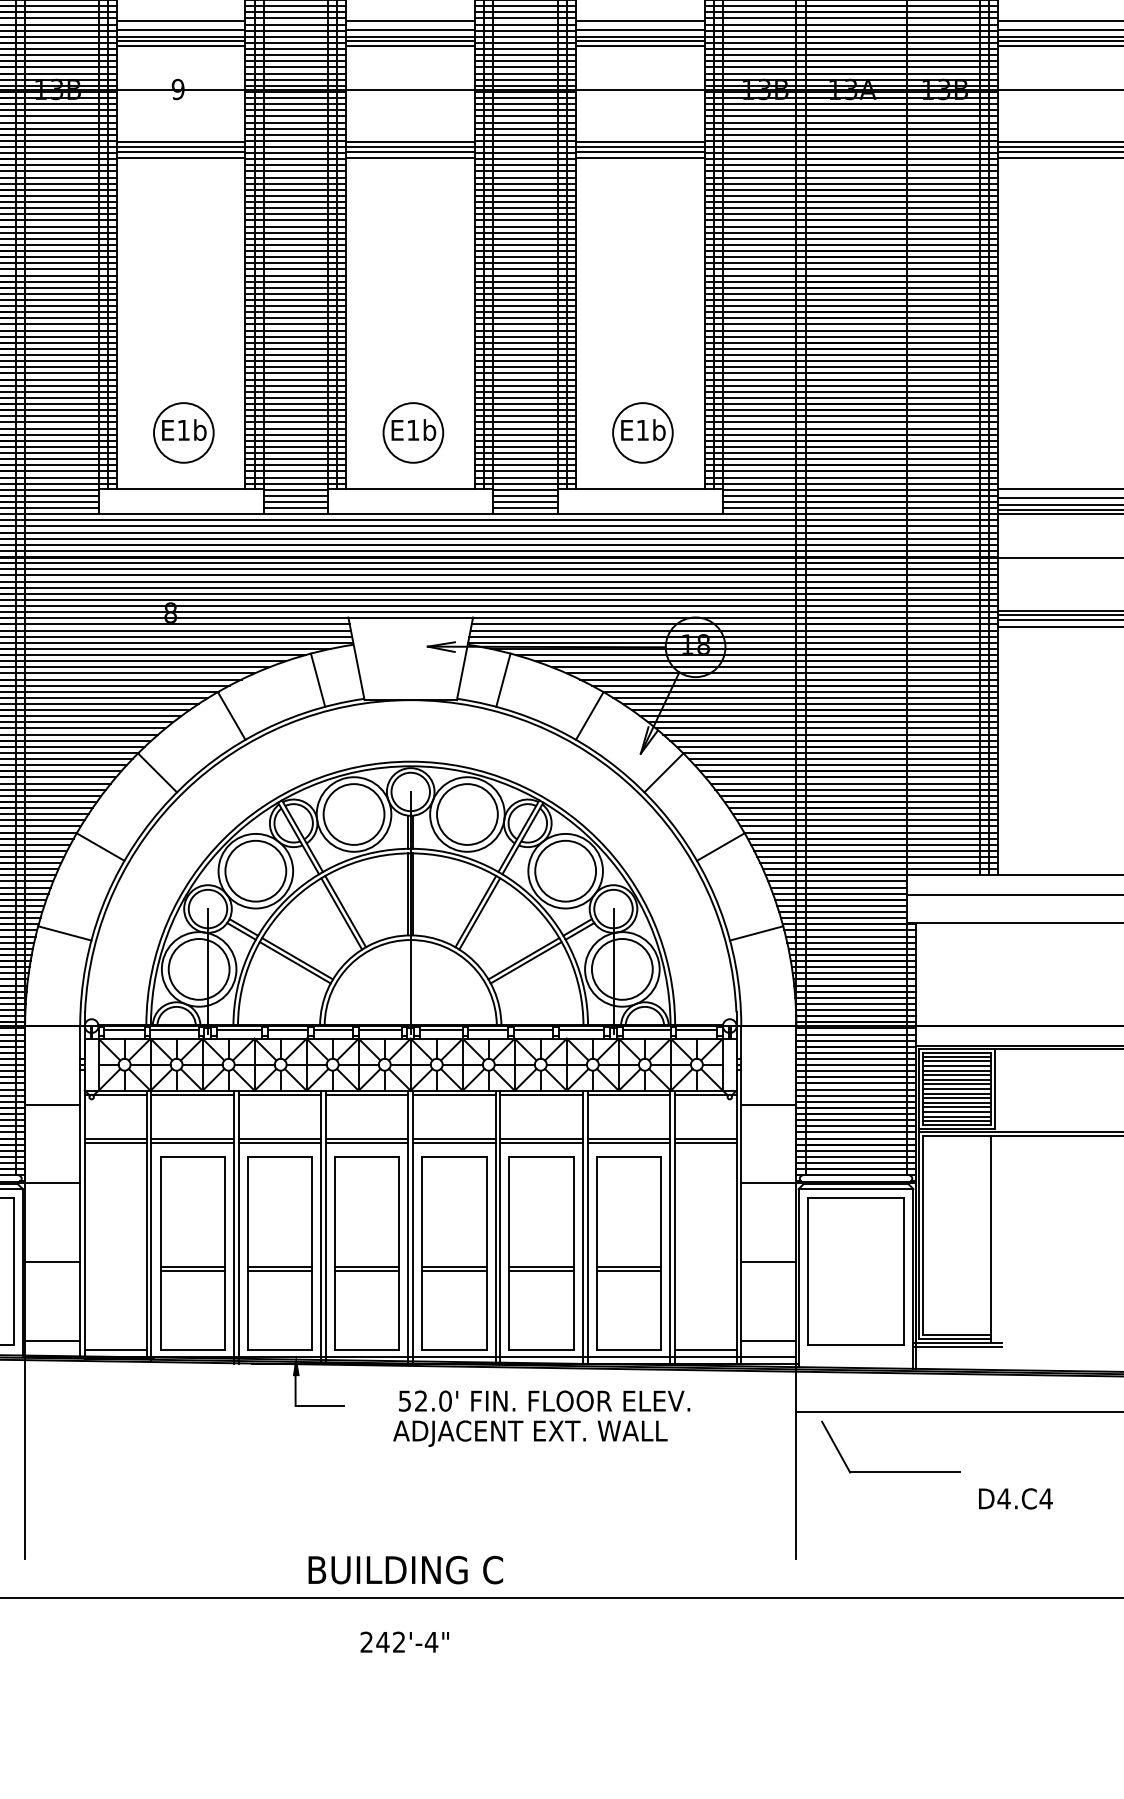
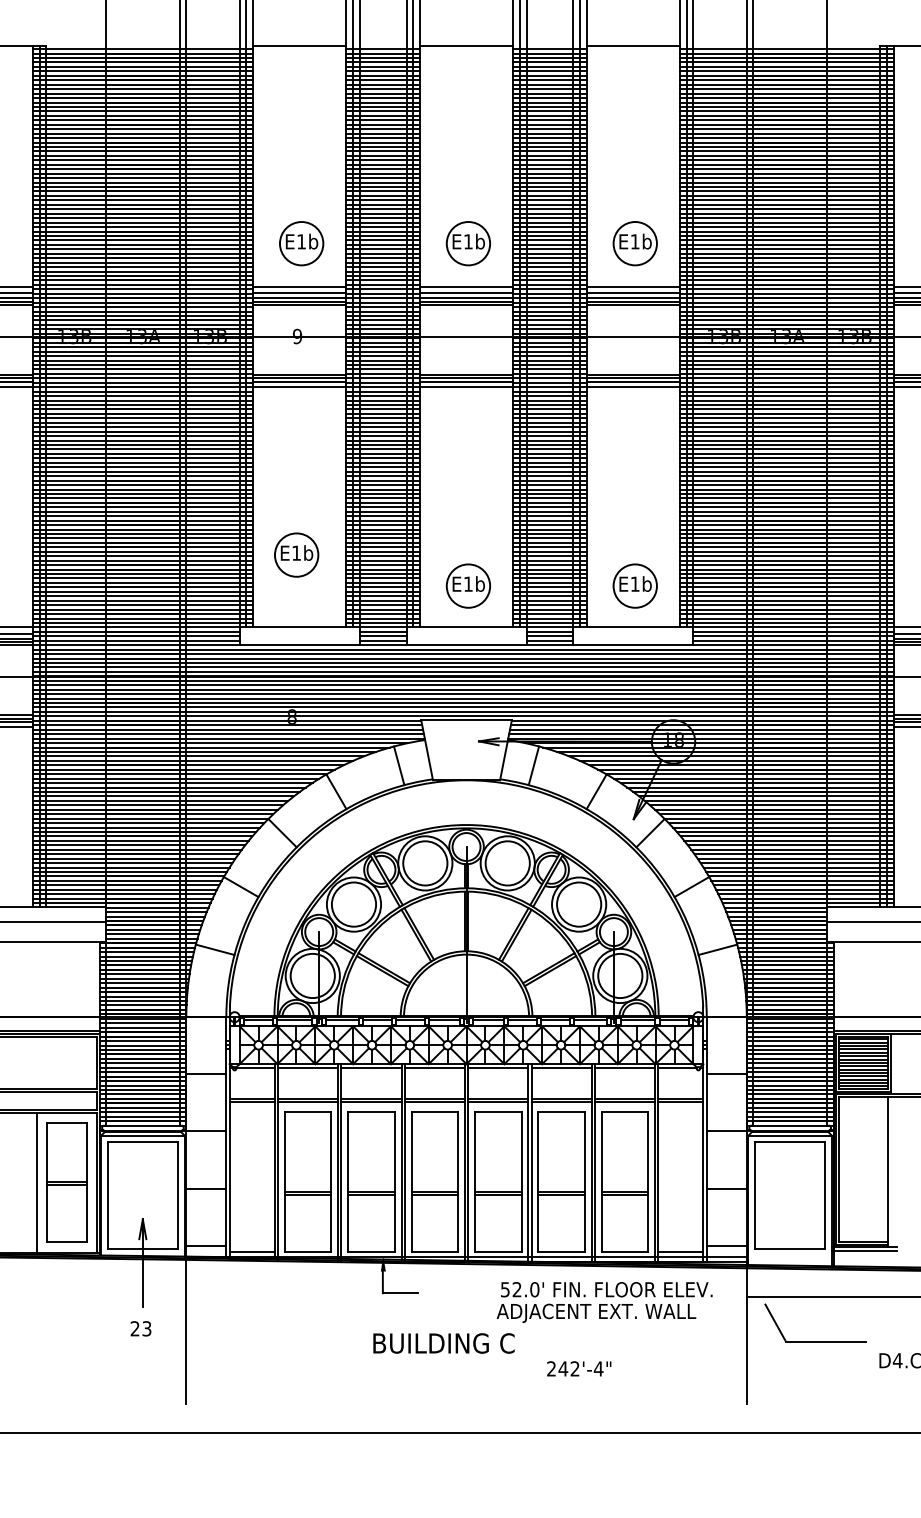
part: (183, 432) -> (296, 554), moved
text: (541, 1418) -> (604, 1302), moved
text: (405, 1570) -> (443, 1343), moved
text: (405, 1641) -> (579, 1368), moved

